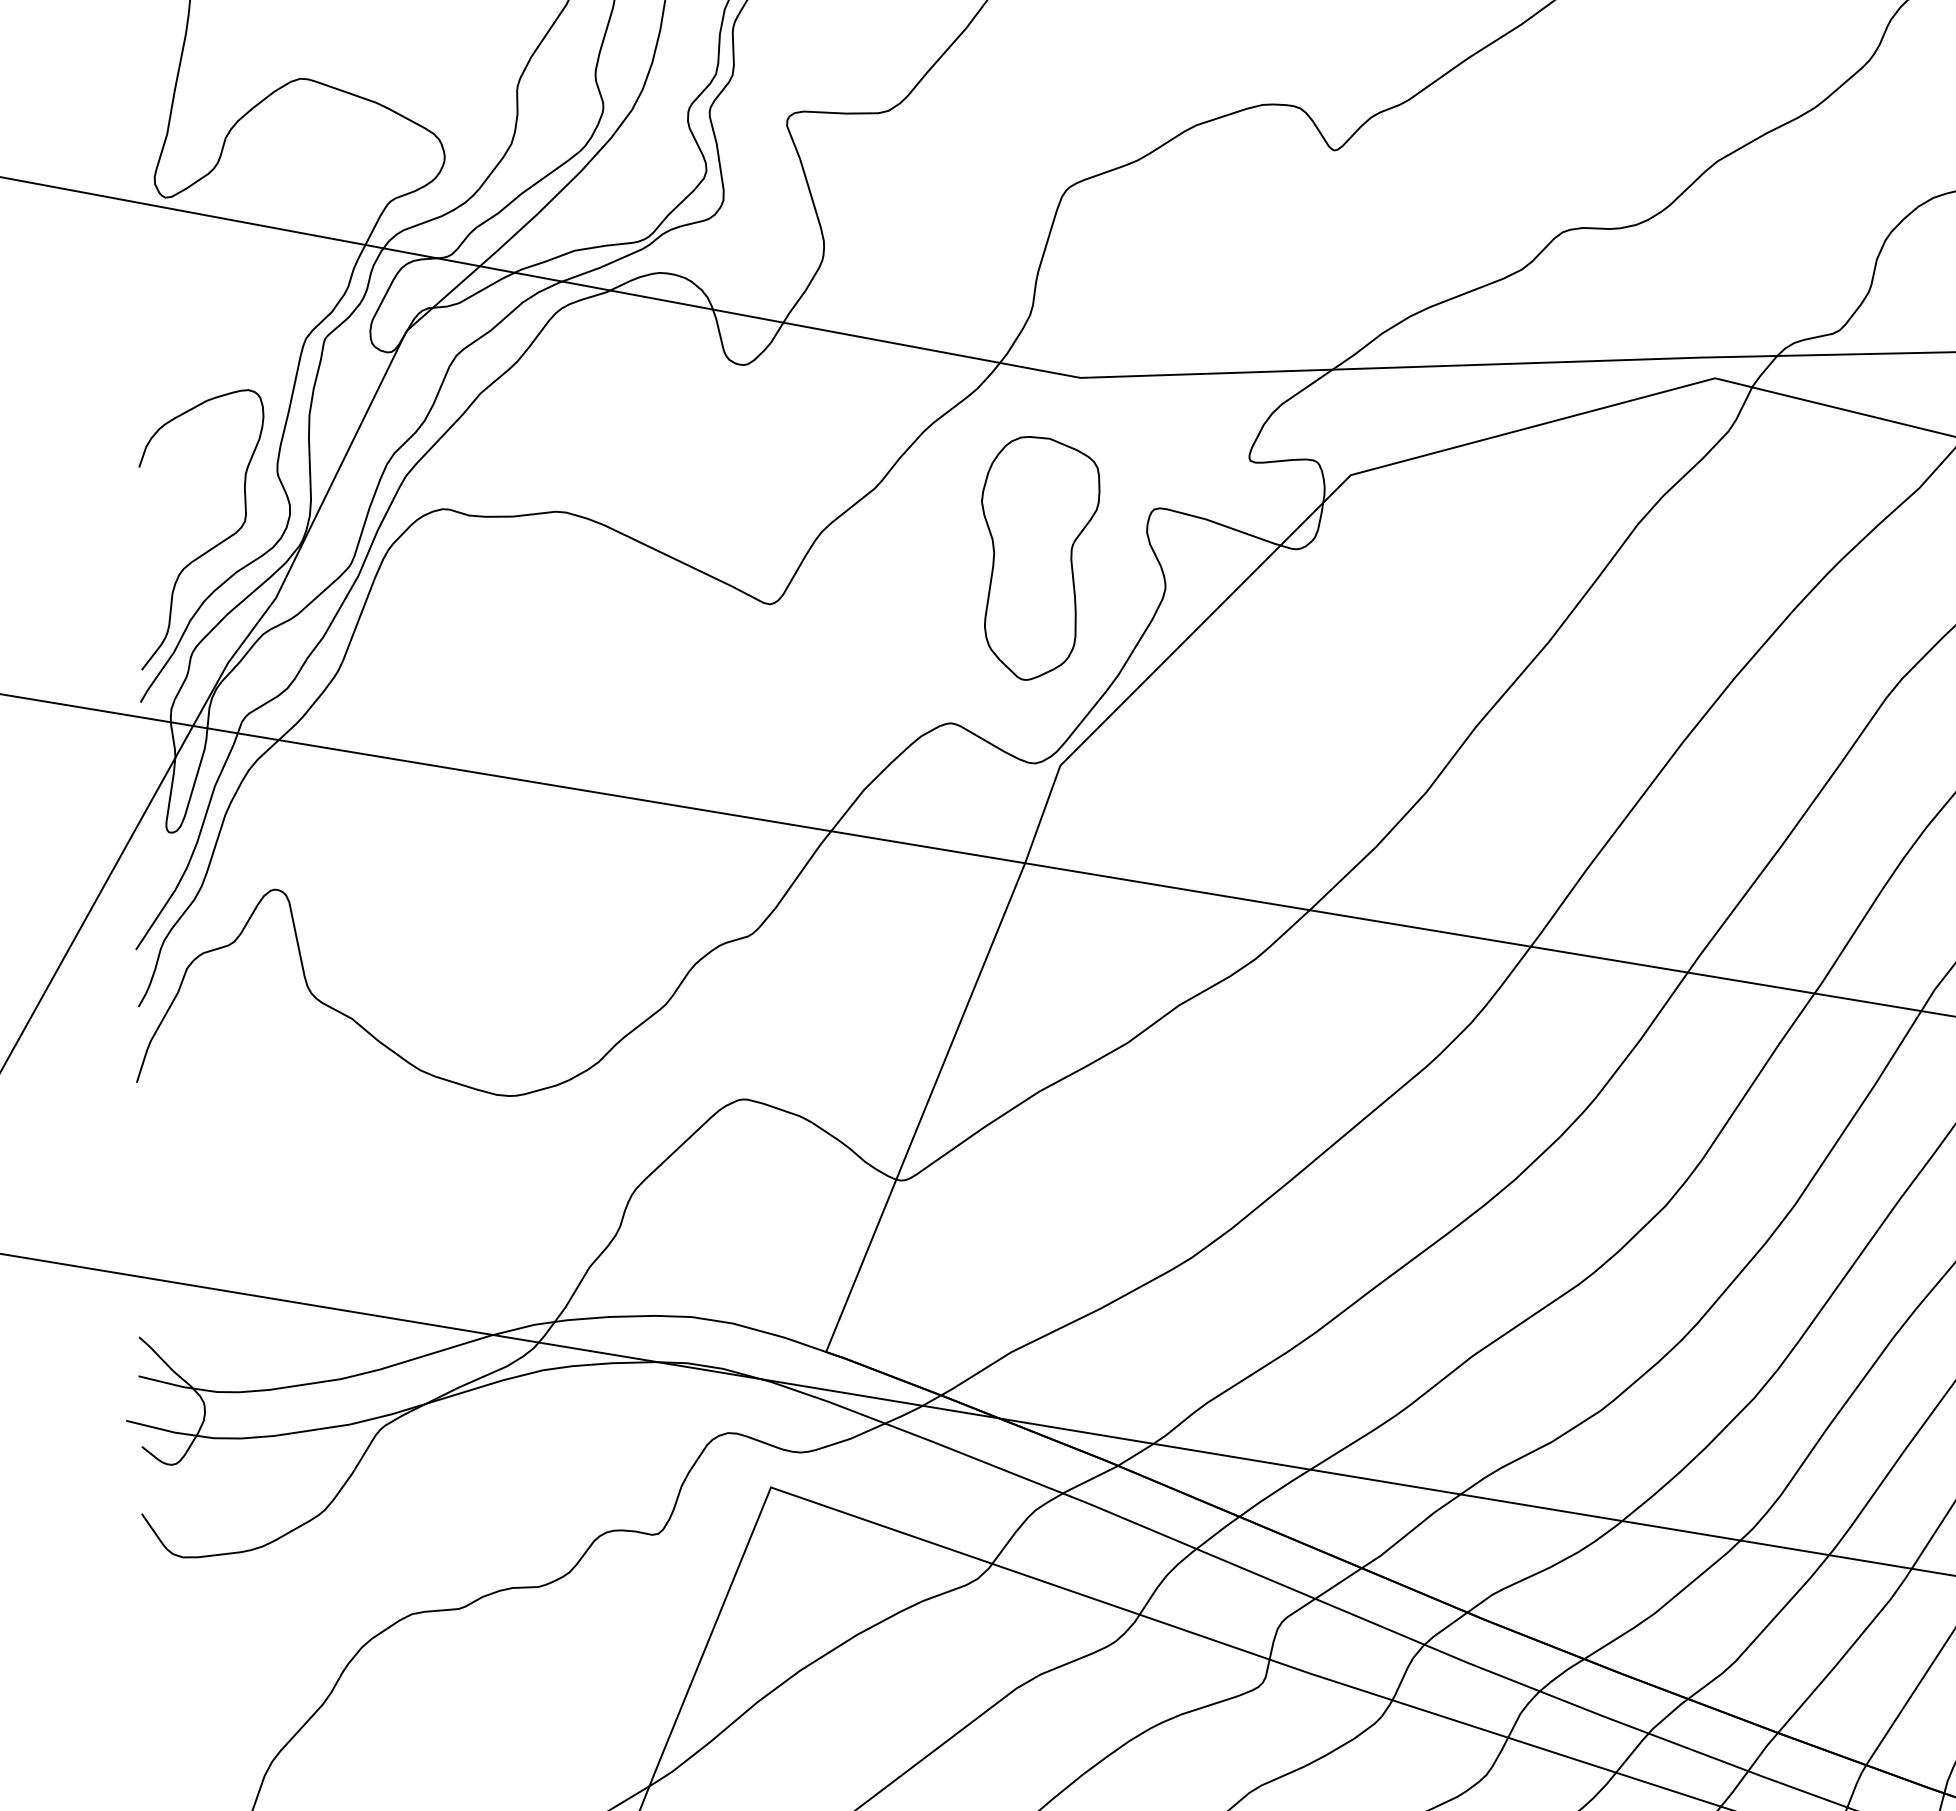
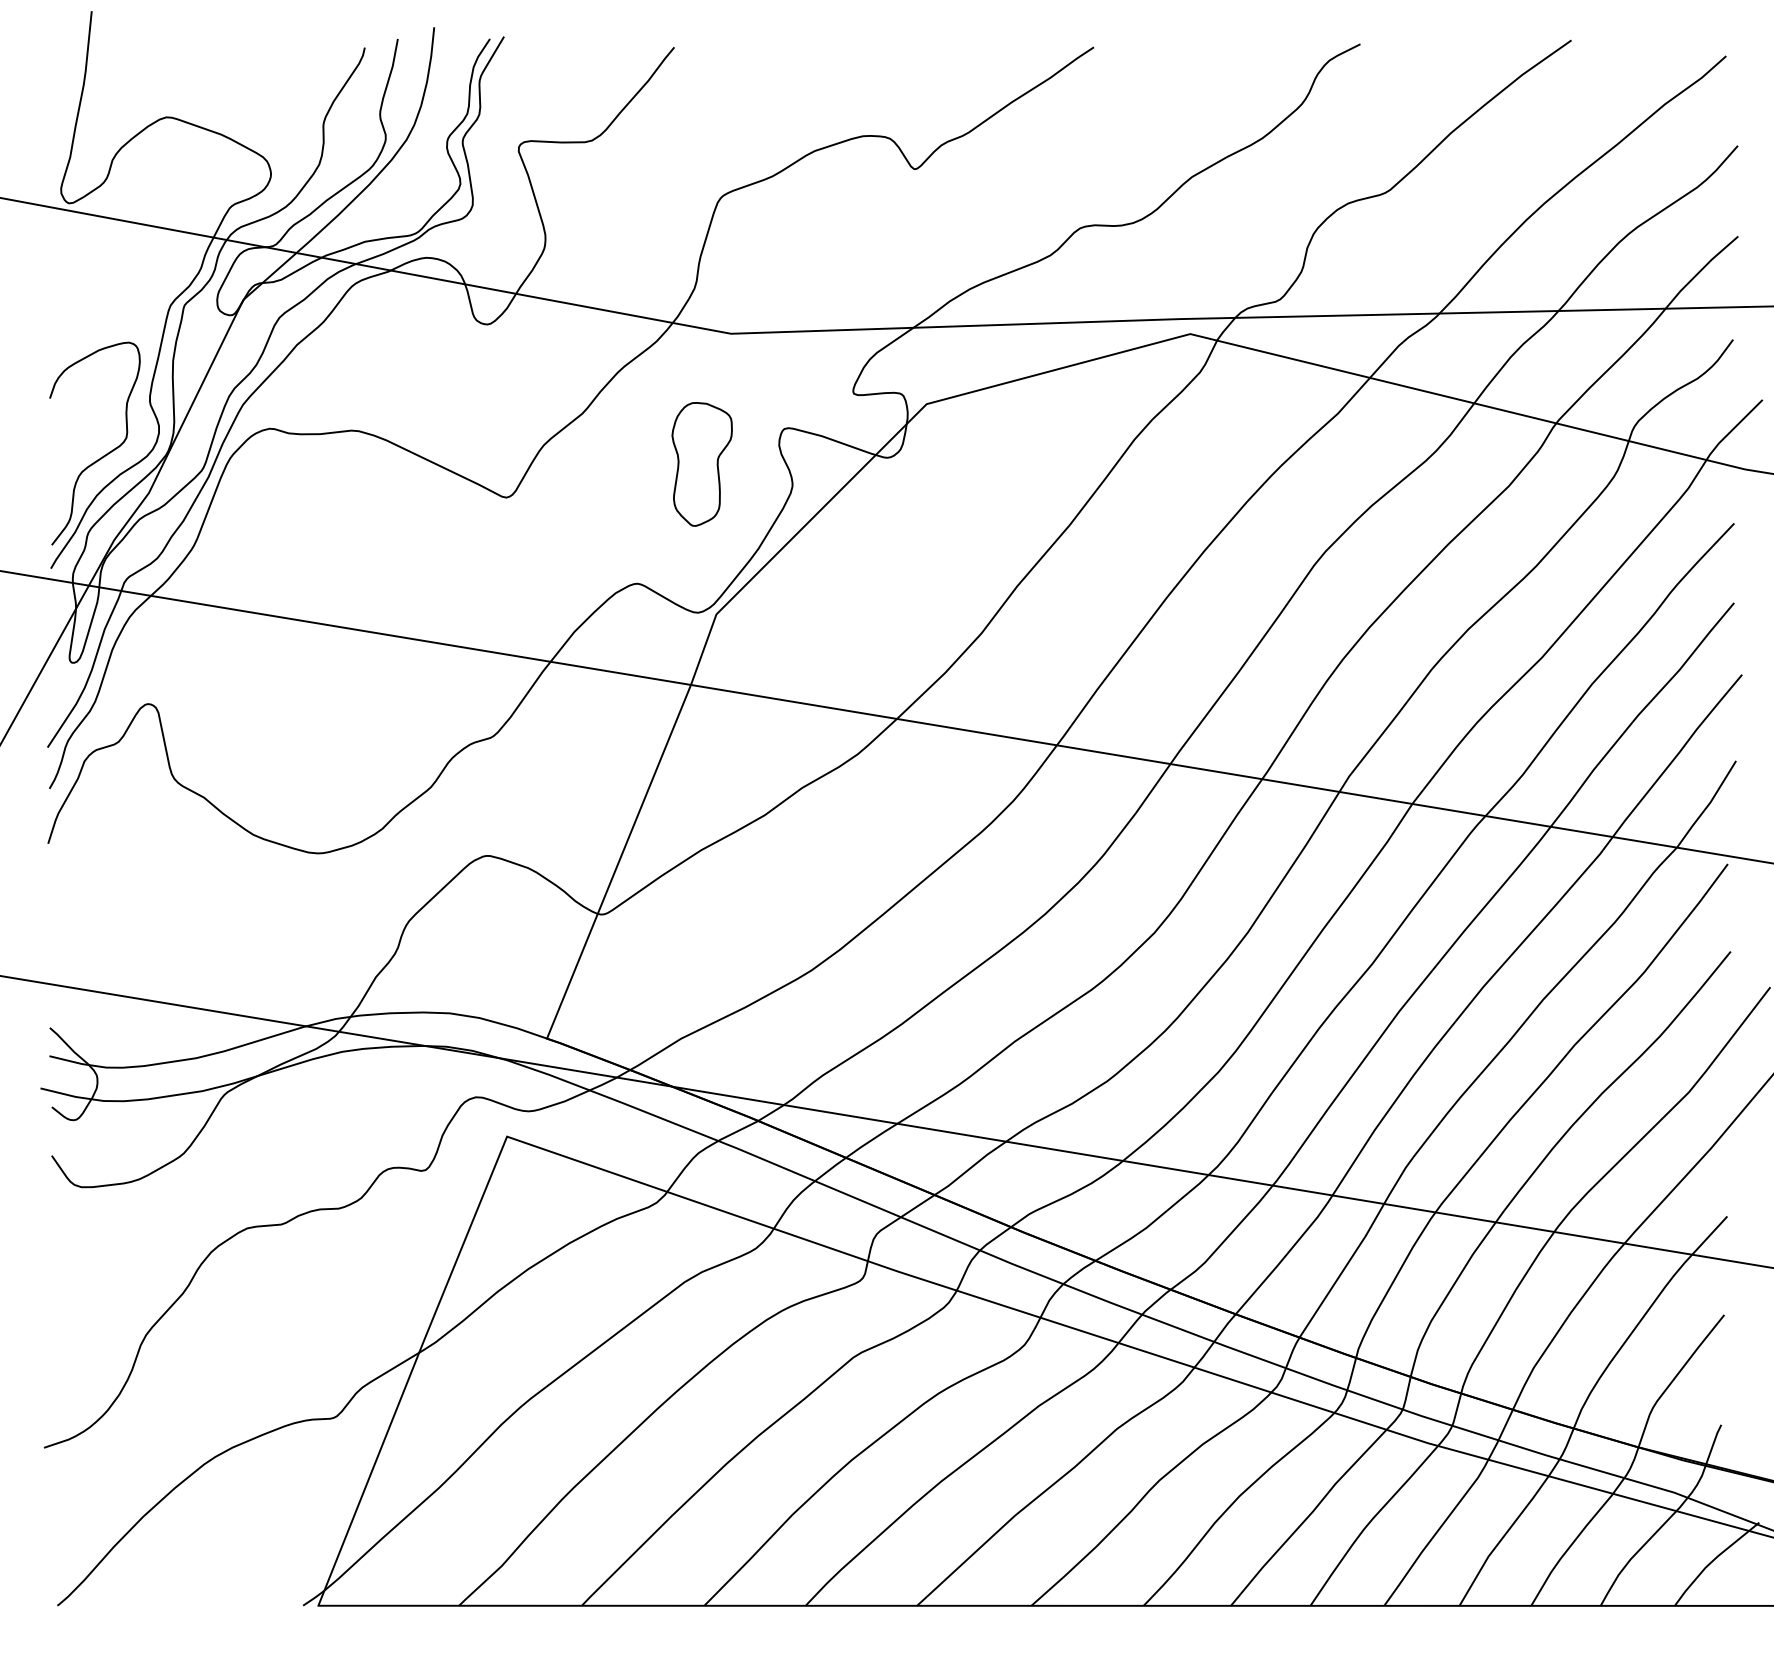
part: (1039, 558) -> (701, 464), size x0.7

